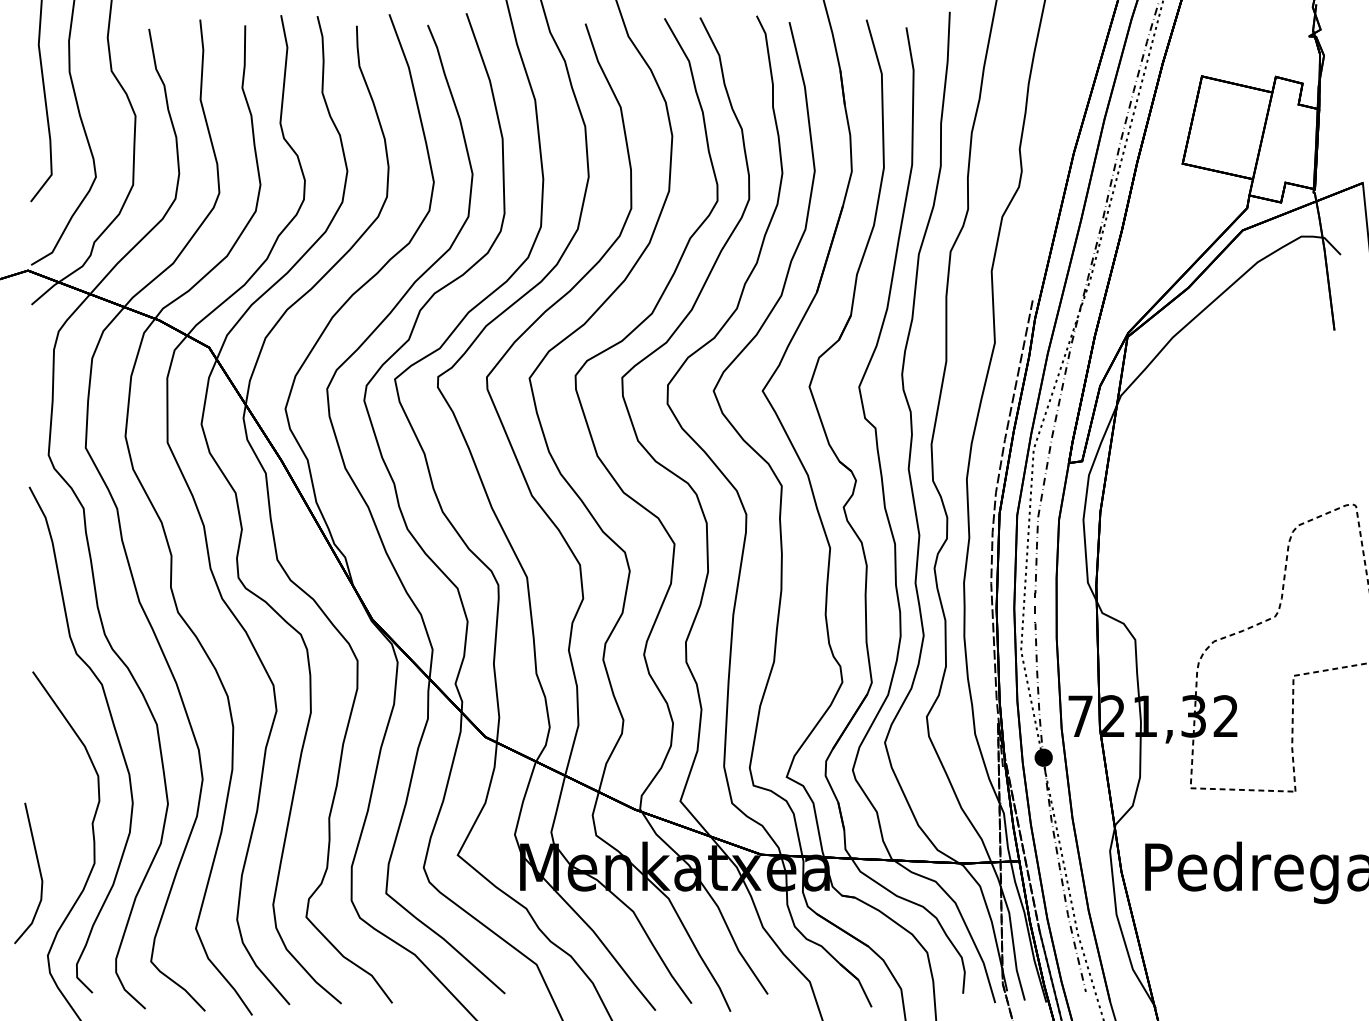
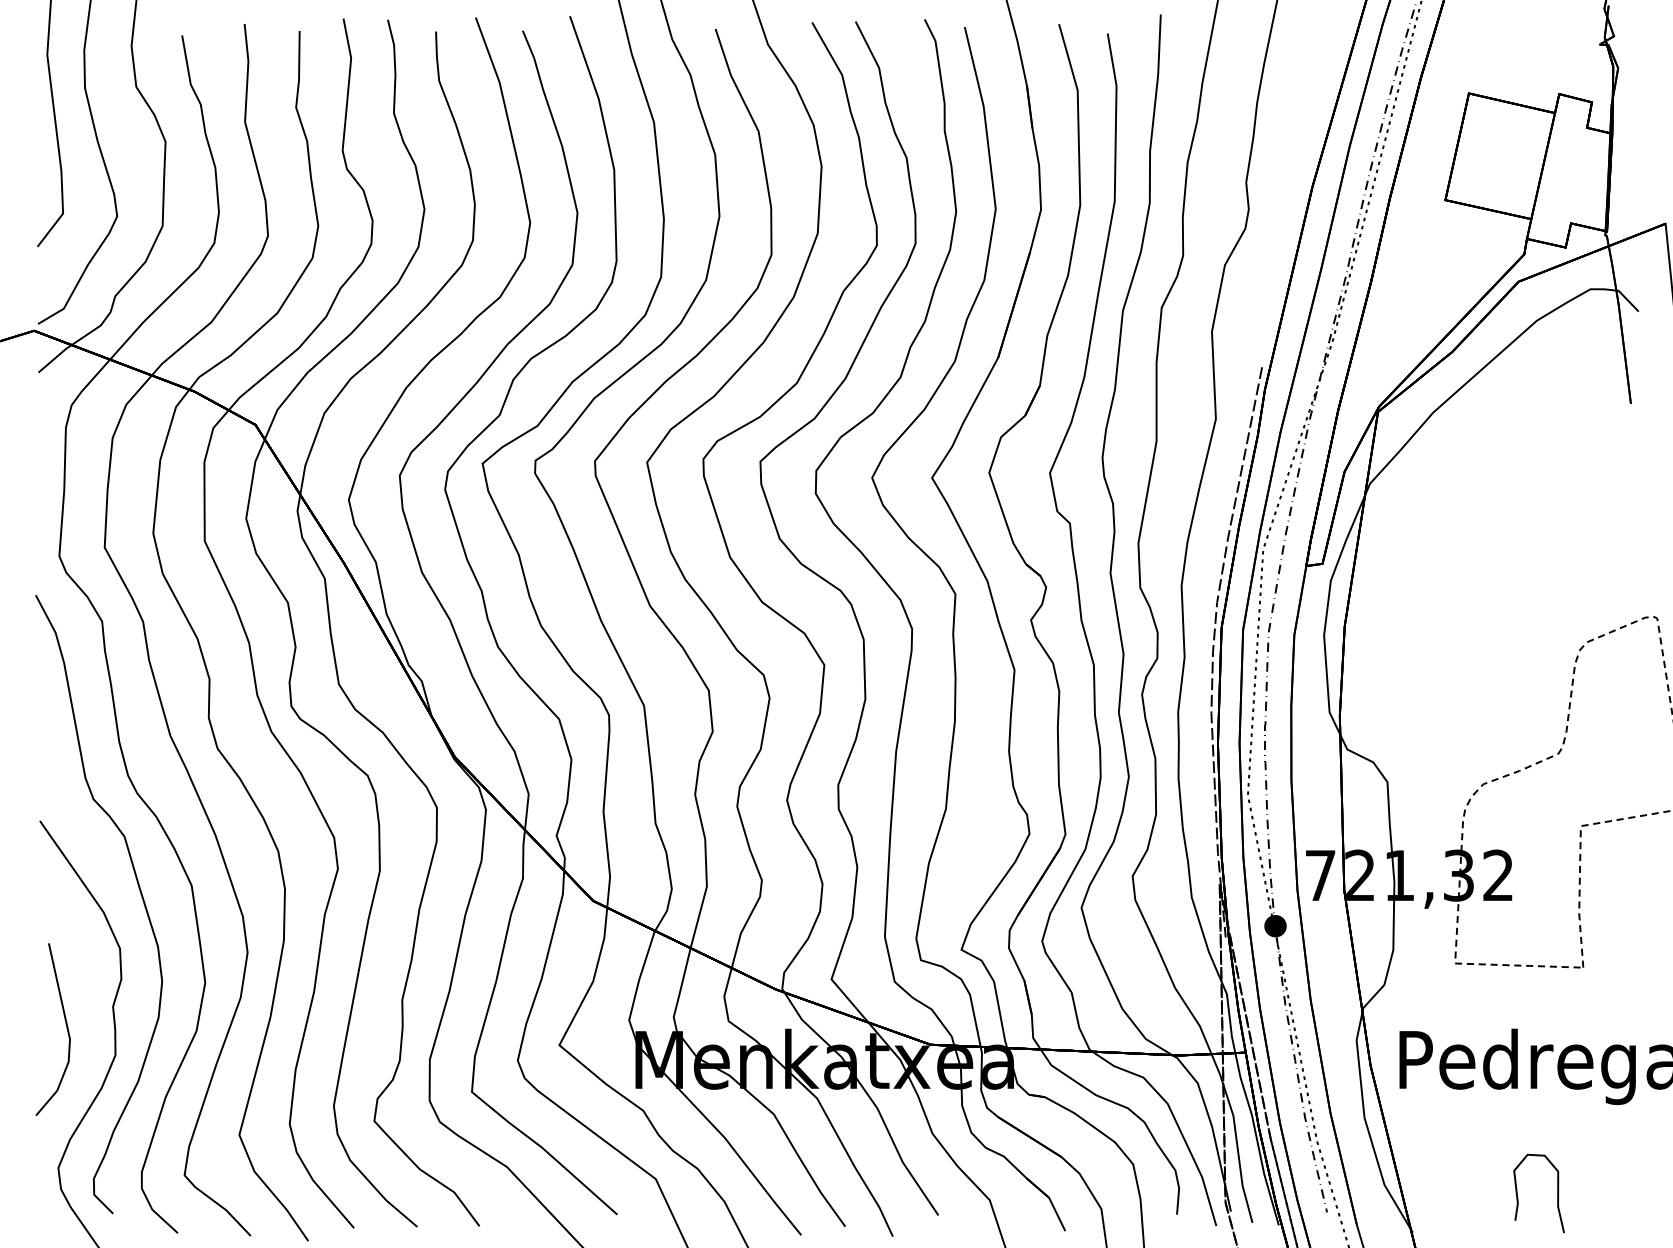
line: (38, 869) -> (65, 1024), moved
curve: (1274, 975) -> (1557, 1192), added

